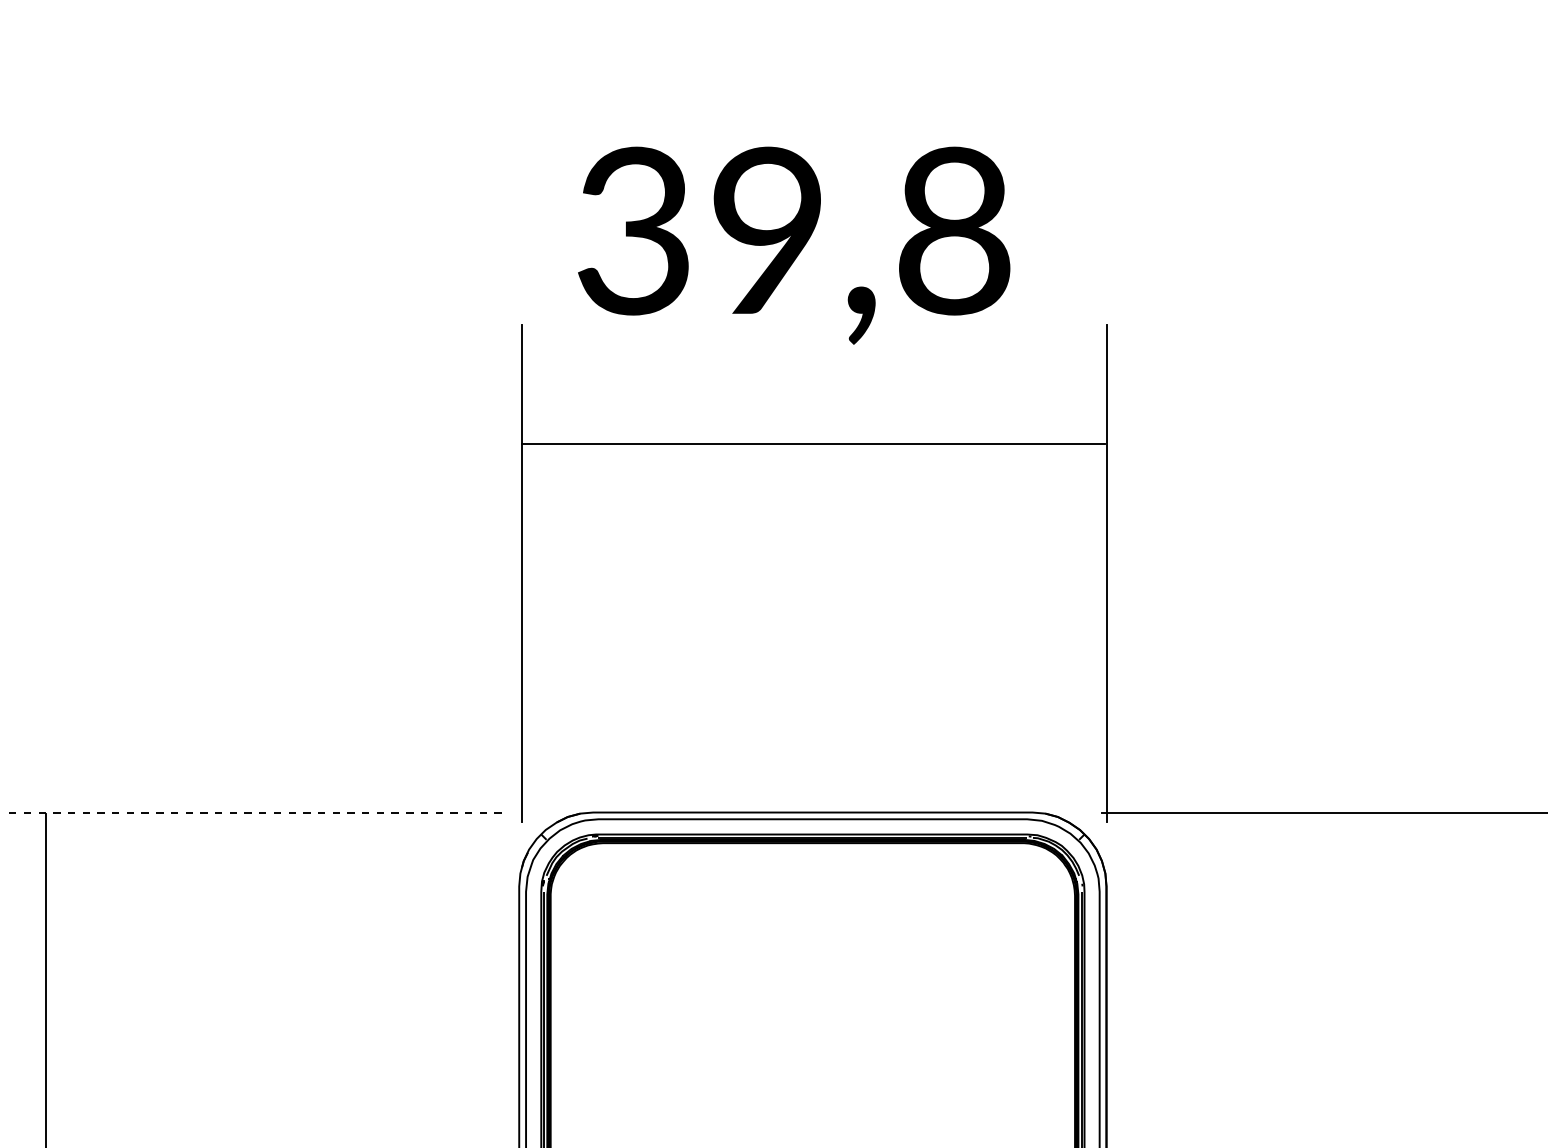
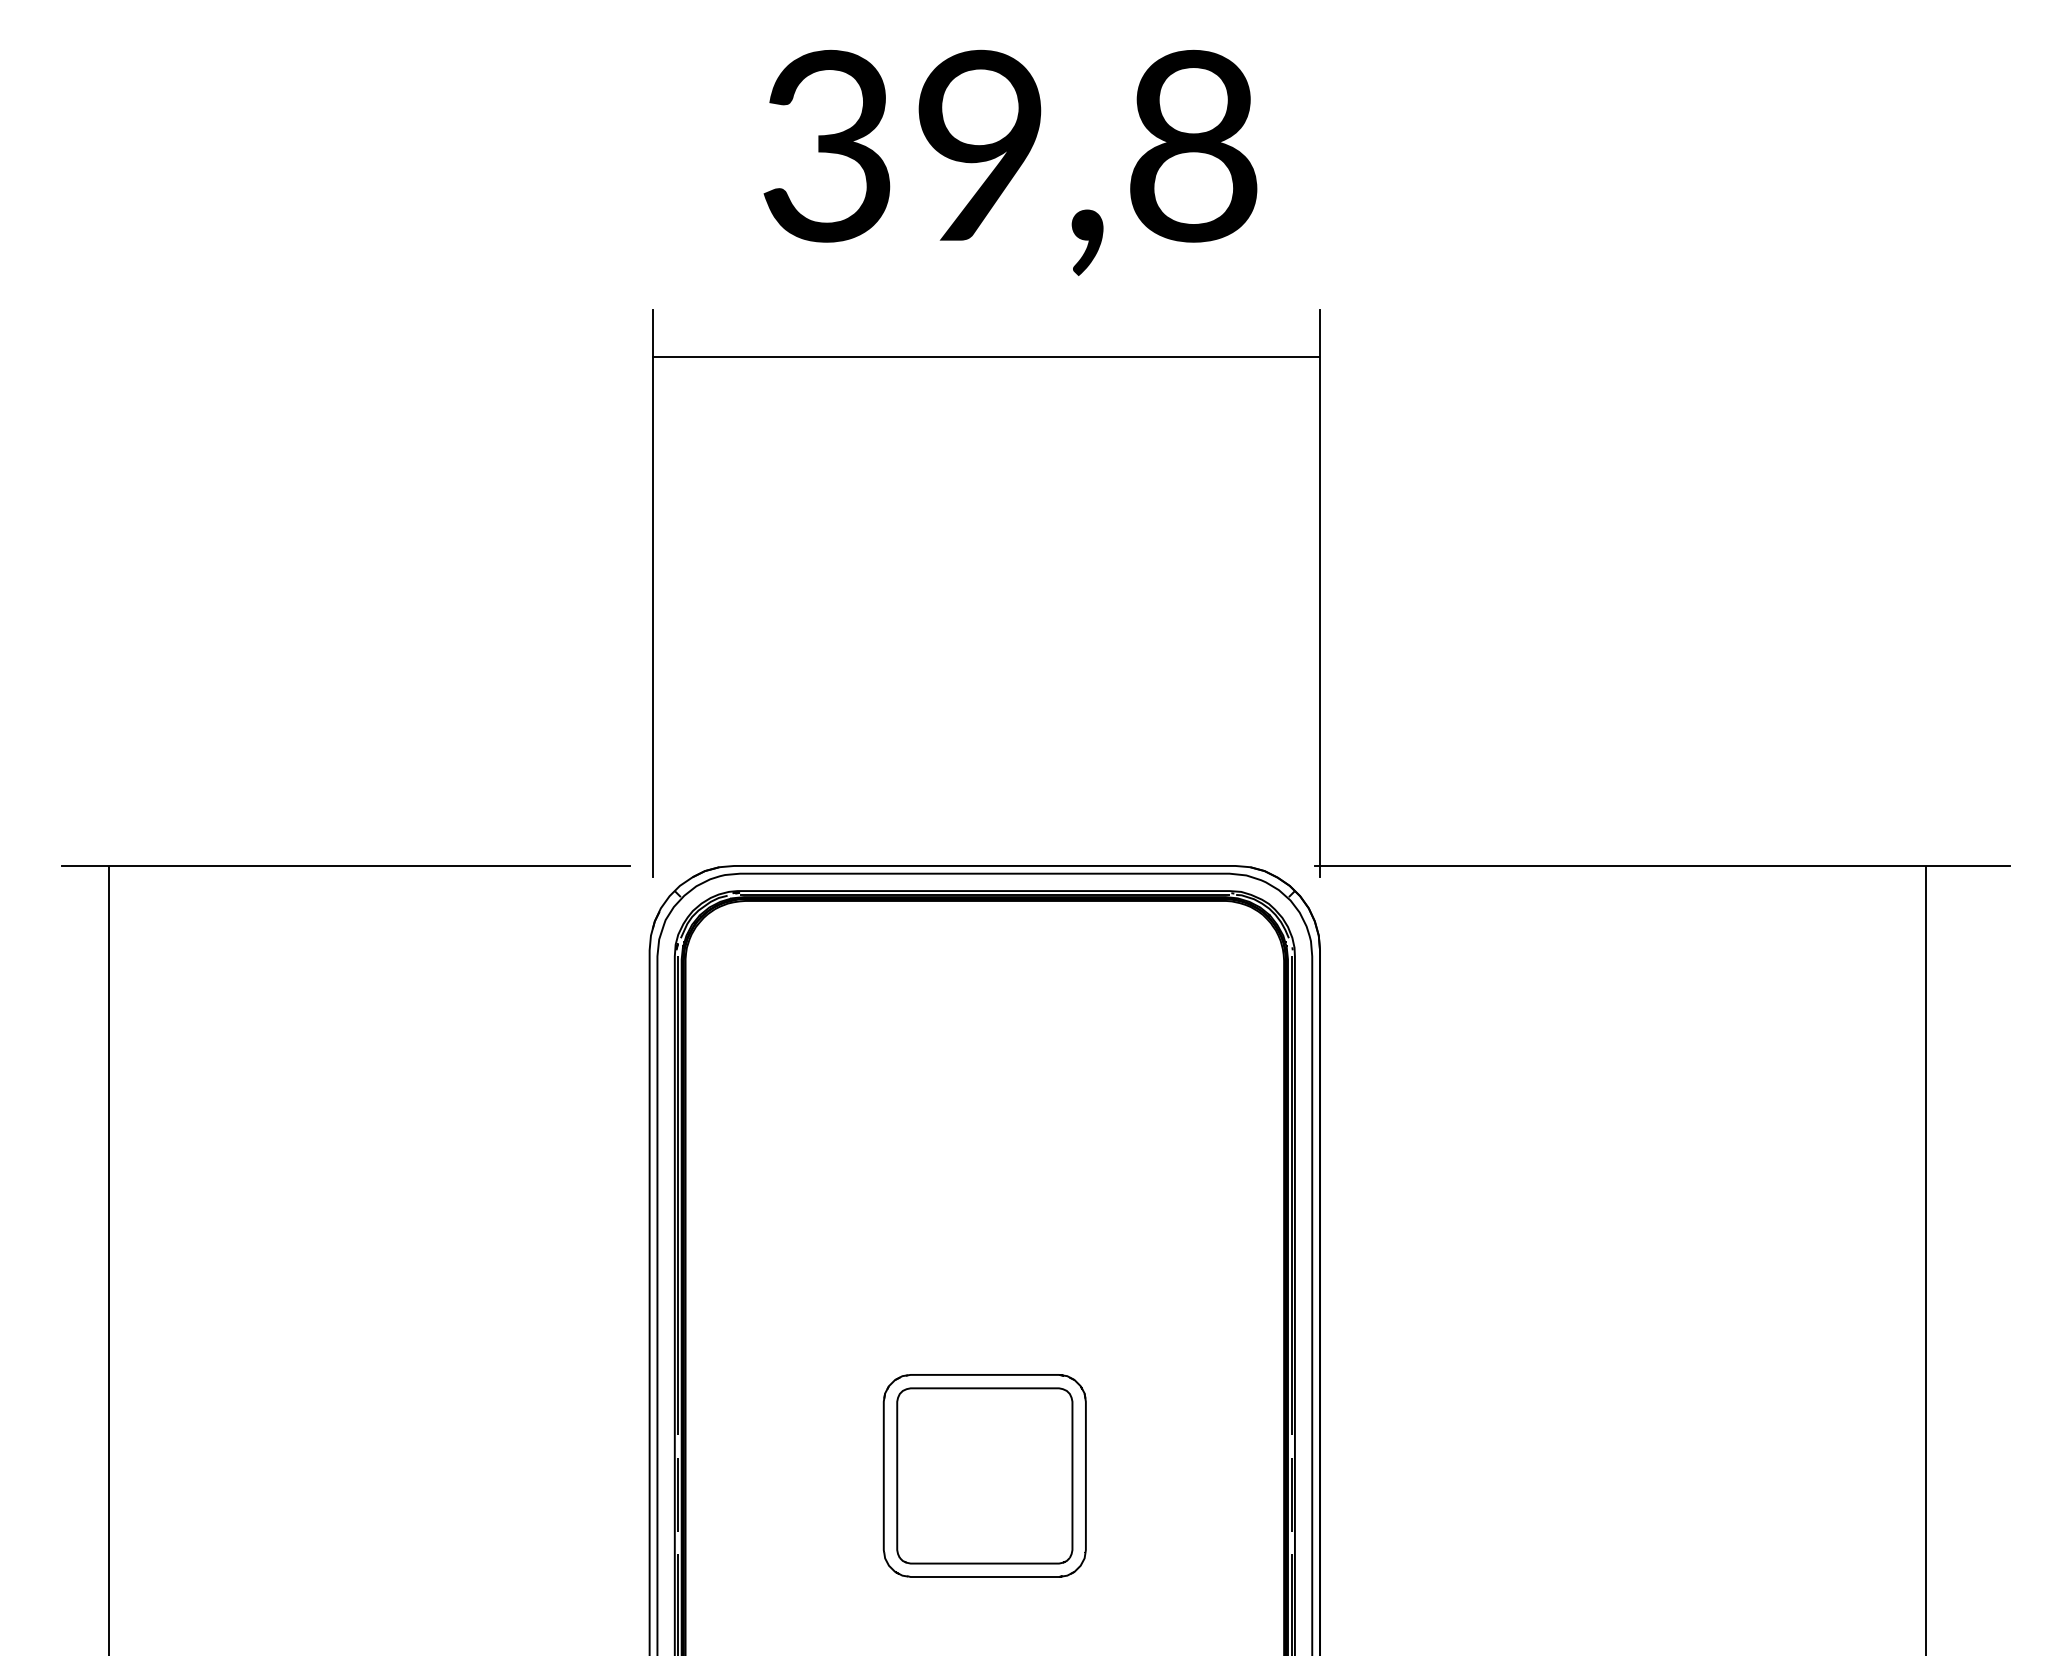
text: (794, 245) -> (1010, 162), moved
line: (813, 444) -> (985, 356), moved
line: (252, 812) -> (345, 865), dashed -> solid

